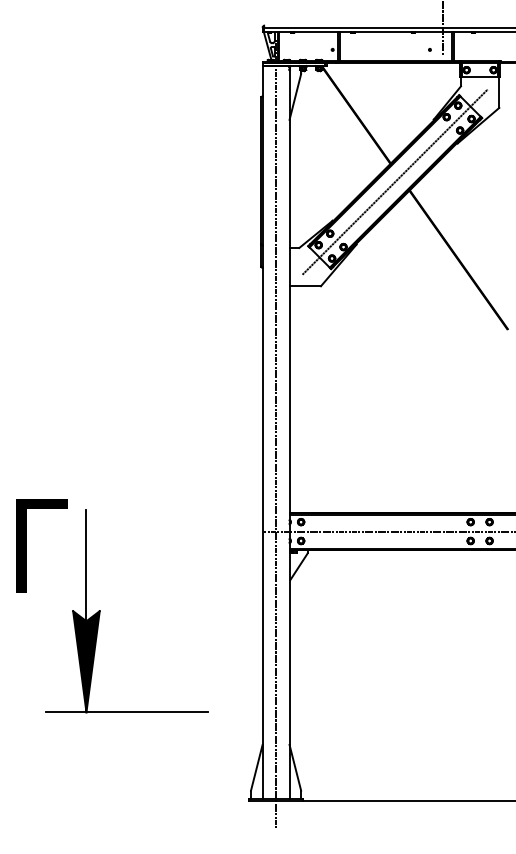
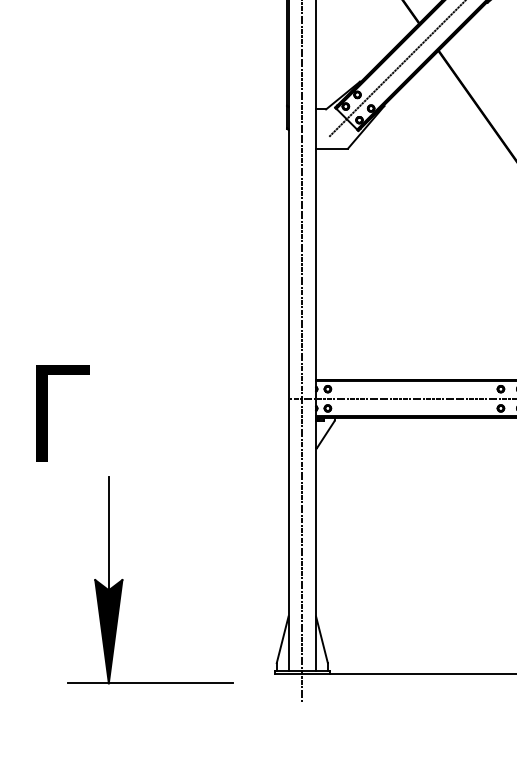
part: (100, 611) -> (123, 580), moved

